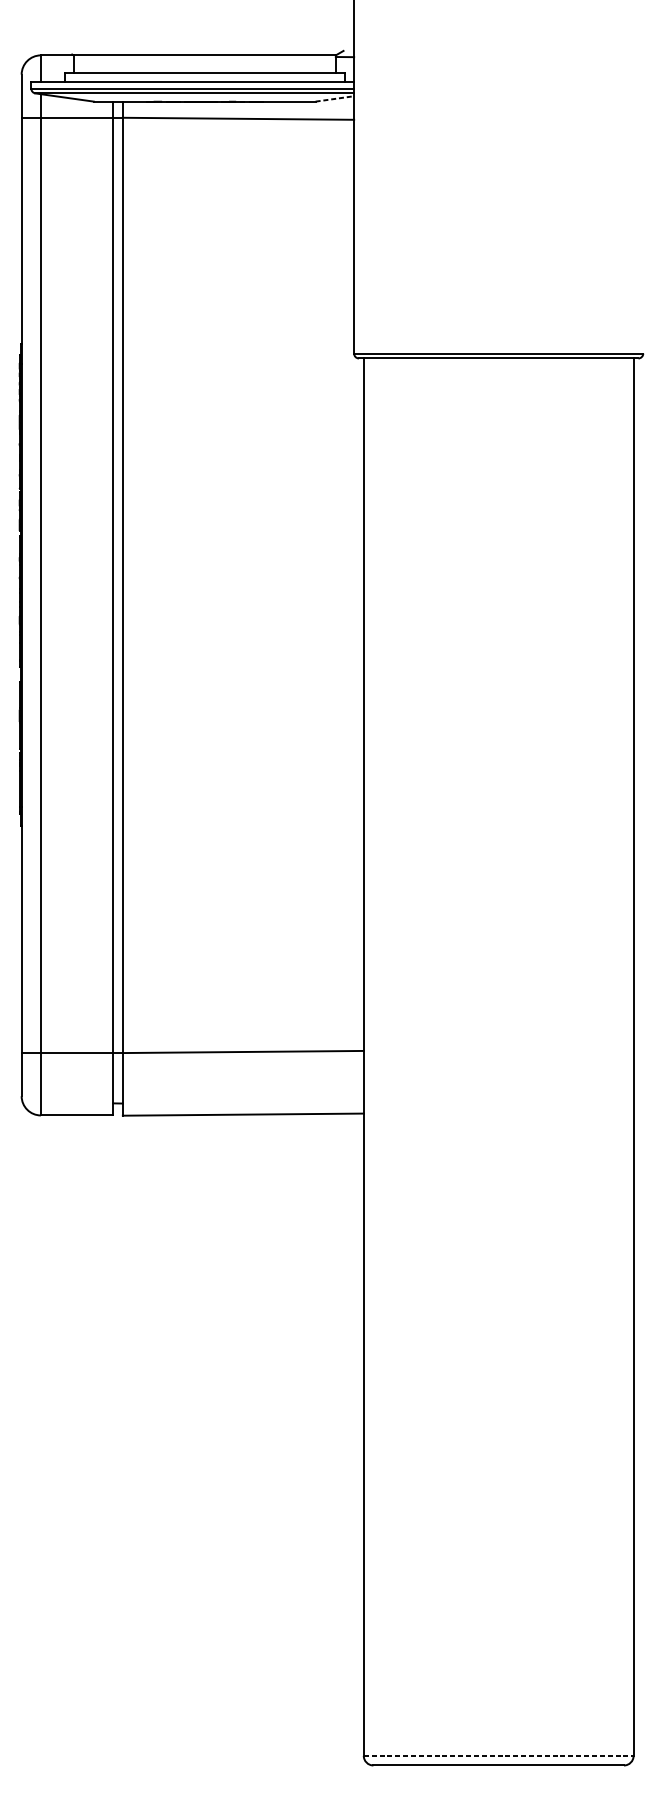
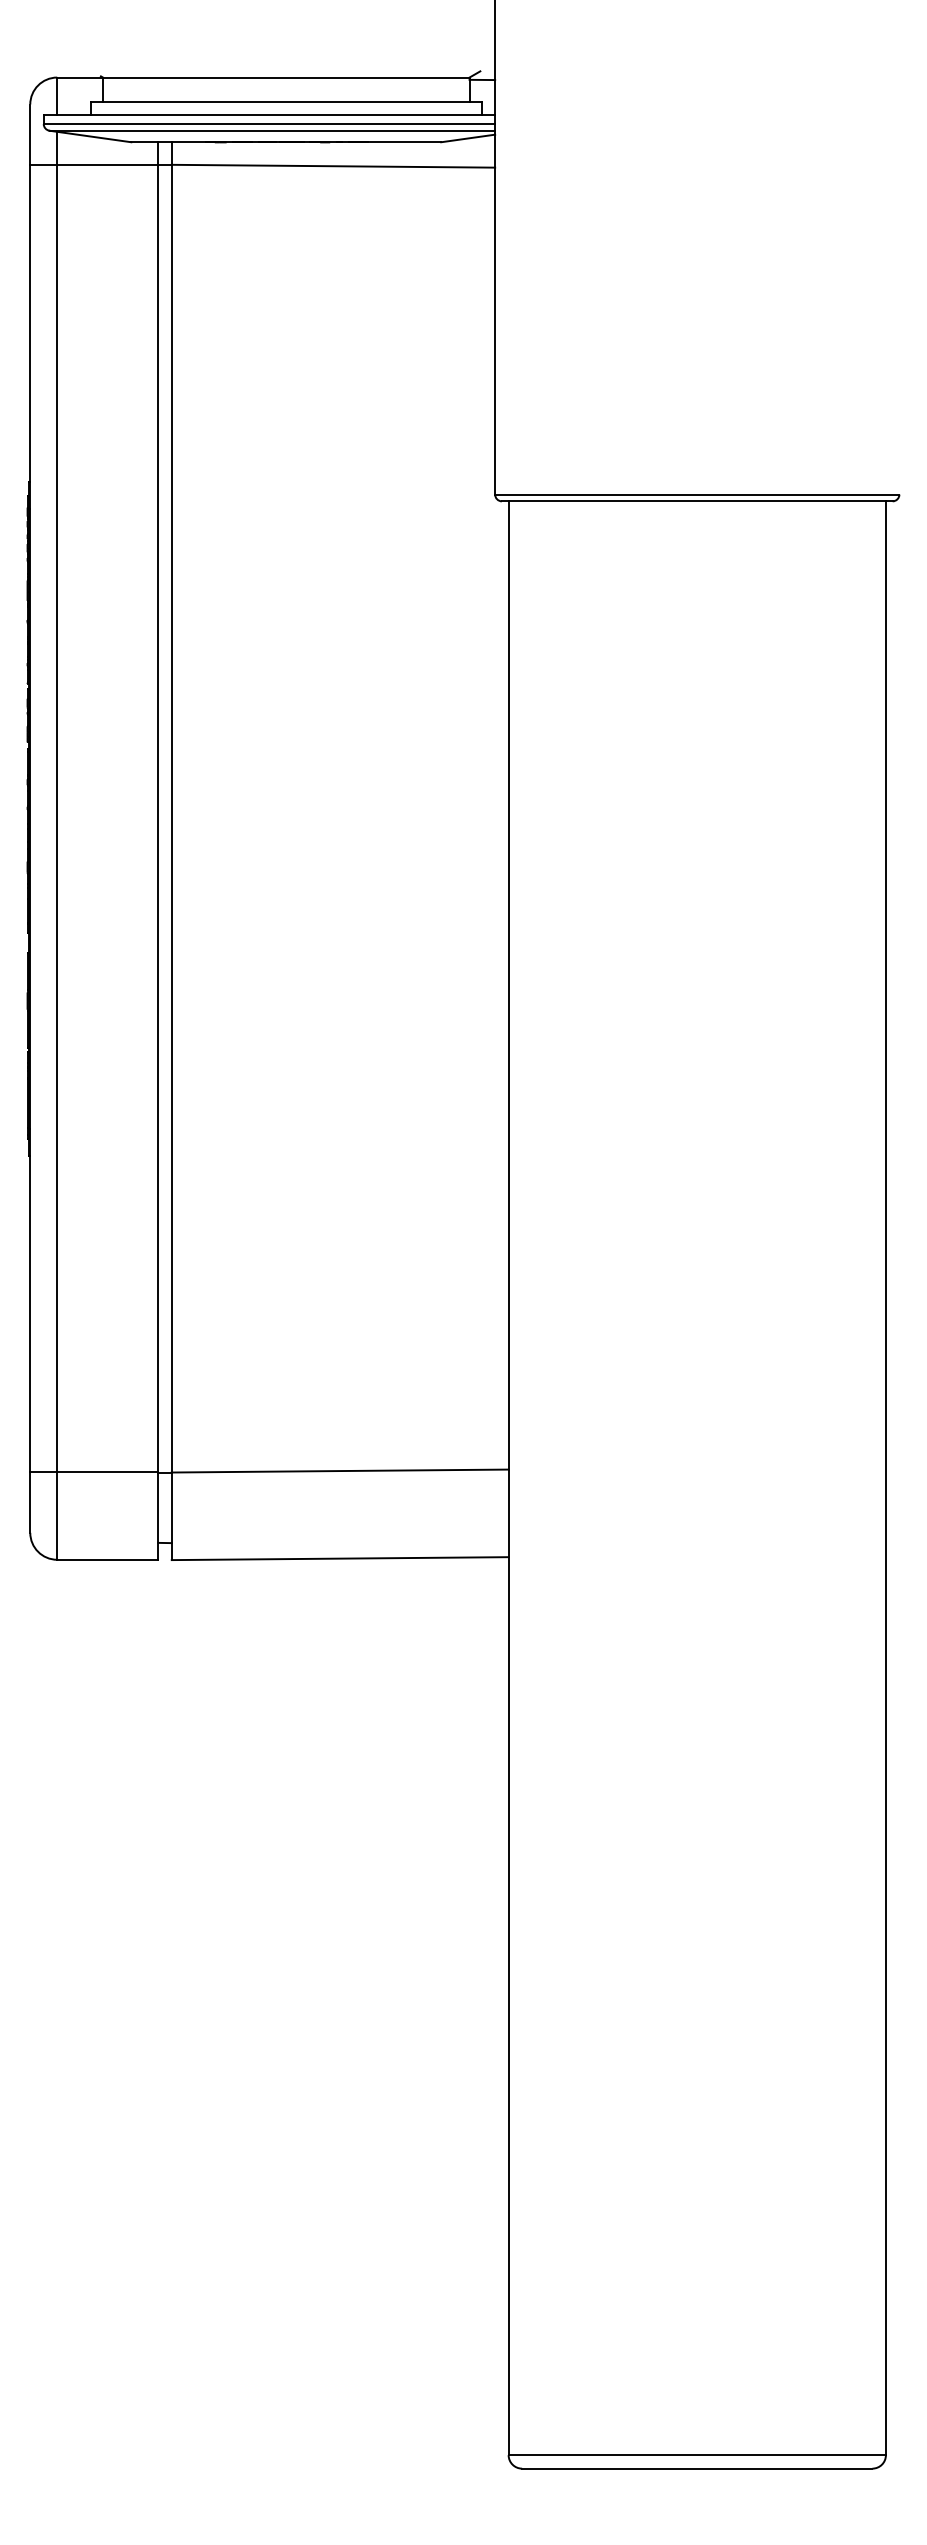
line: (335, 98) -> (468, 138), dashed -> solid
line: (498, 1756) -> (697, 2455), dashed -> solid

